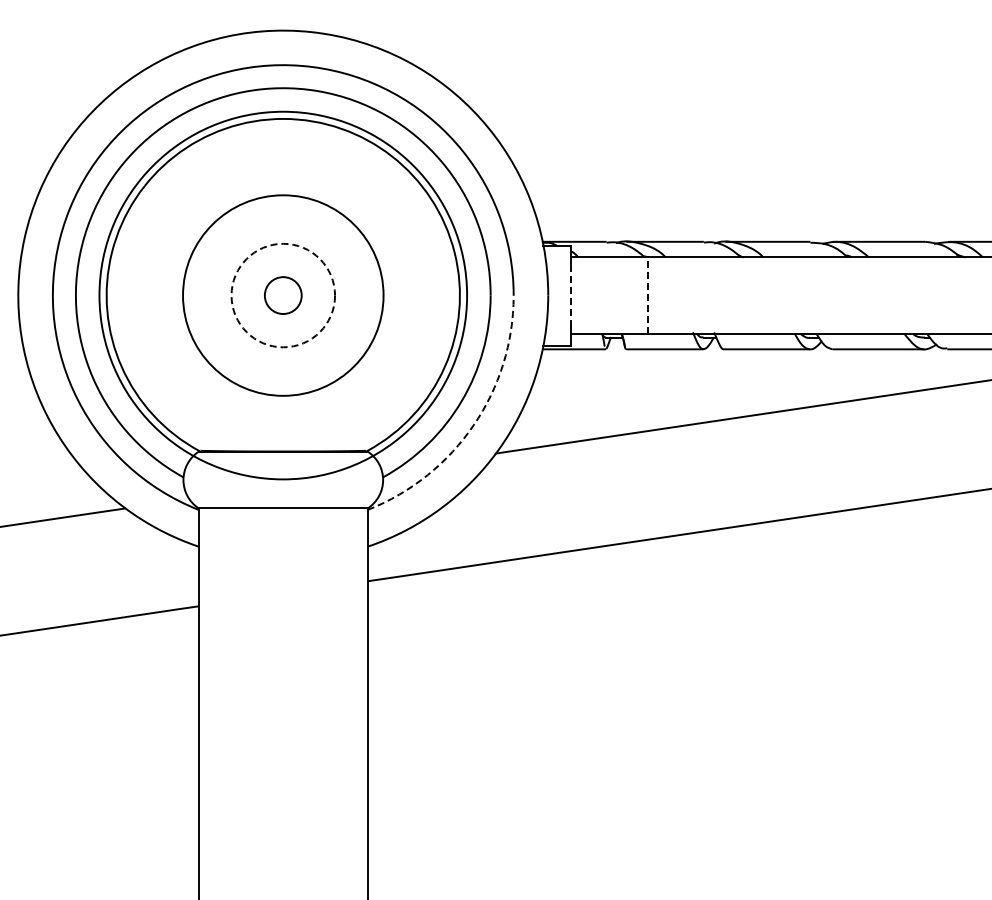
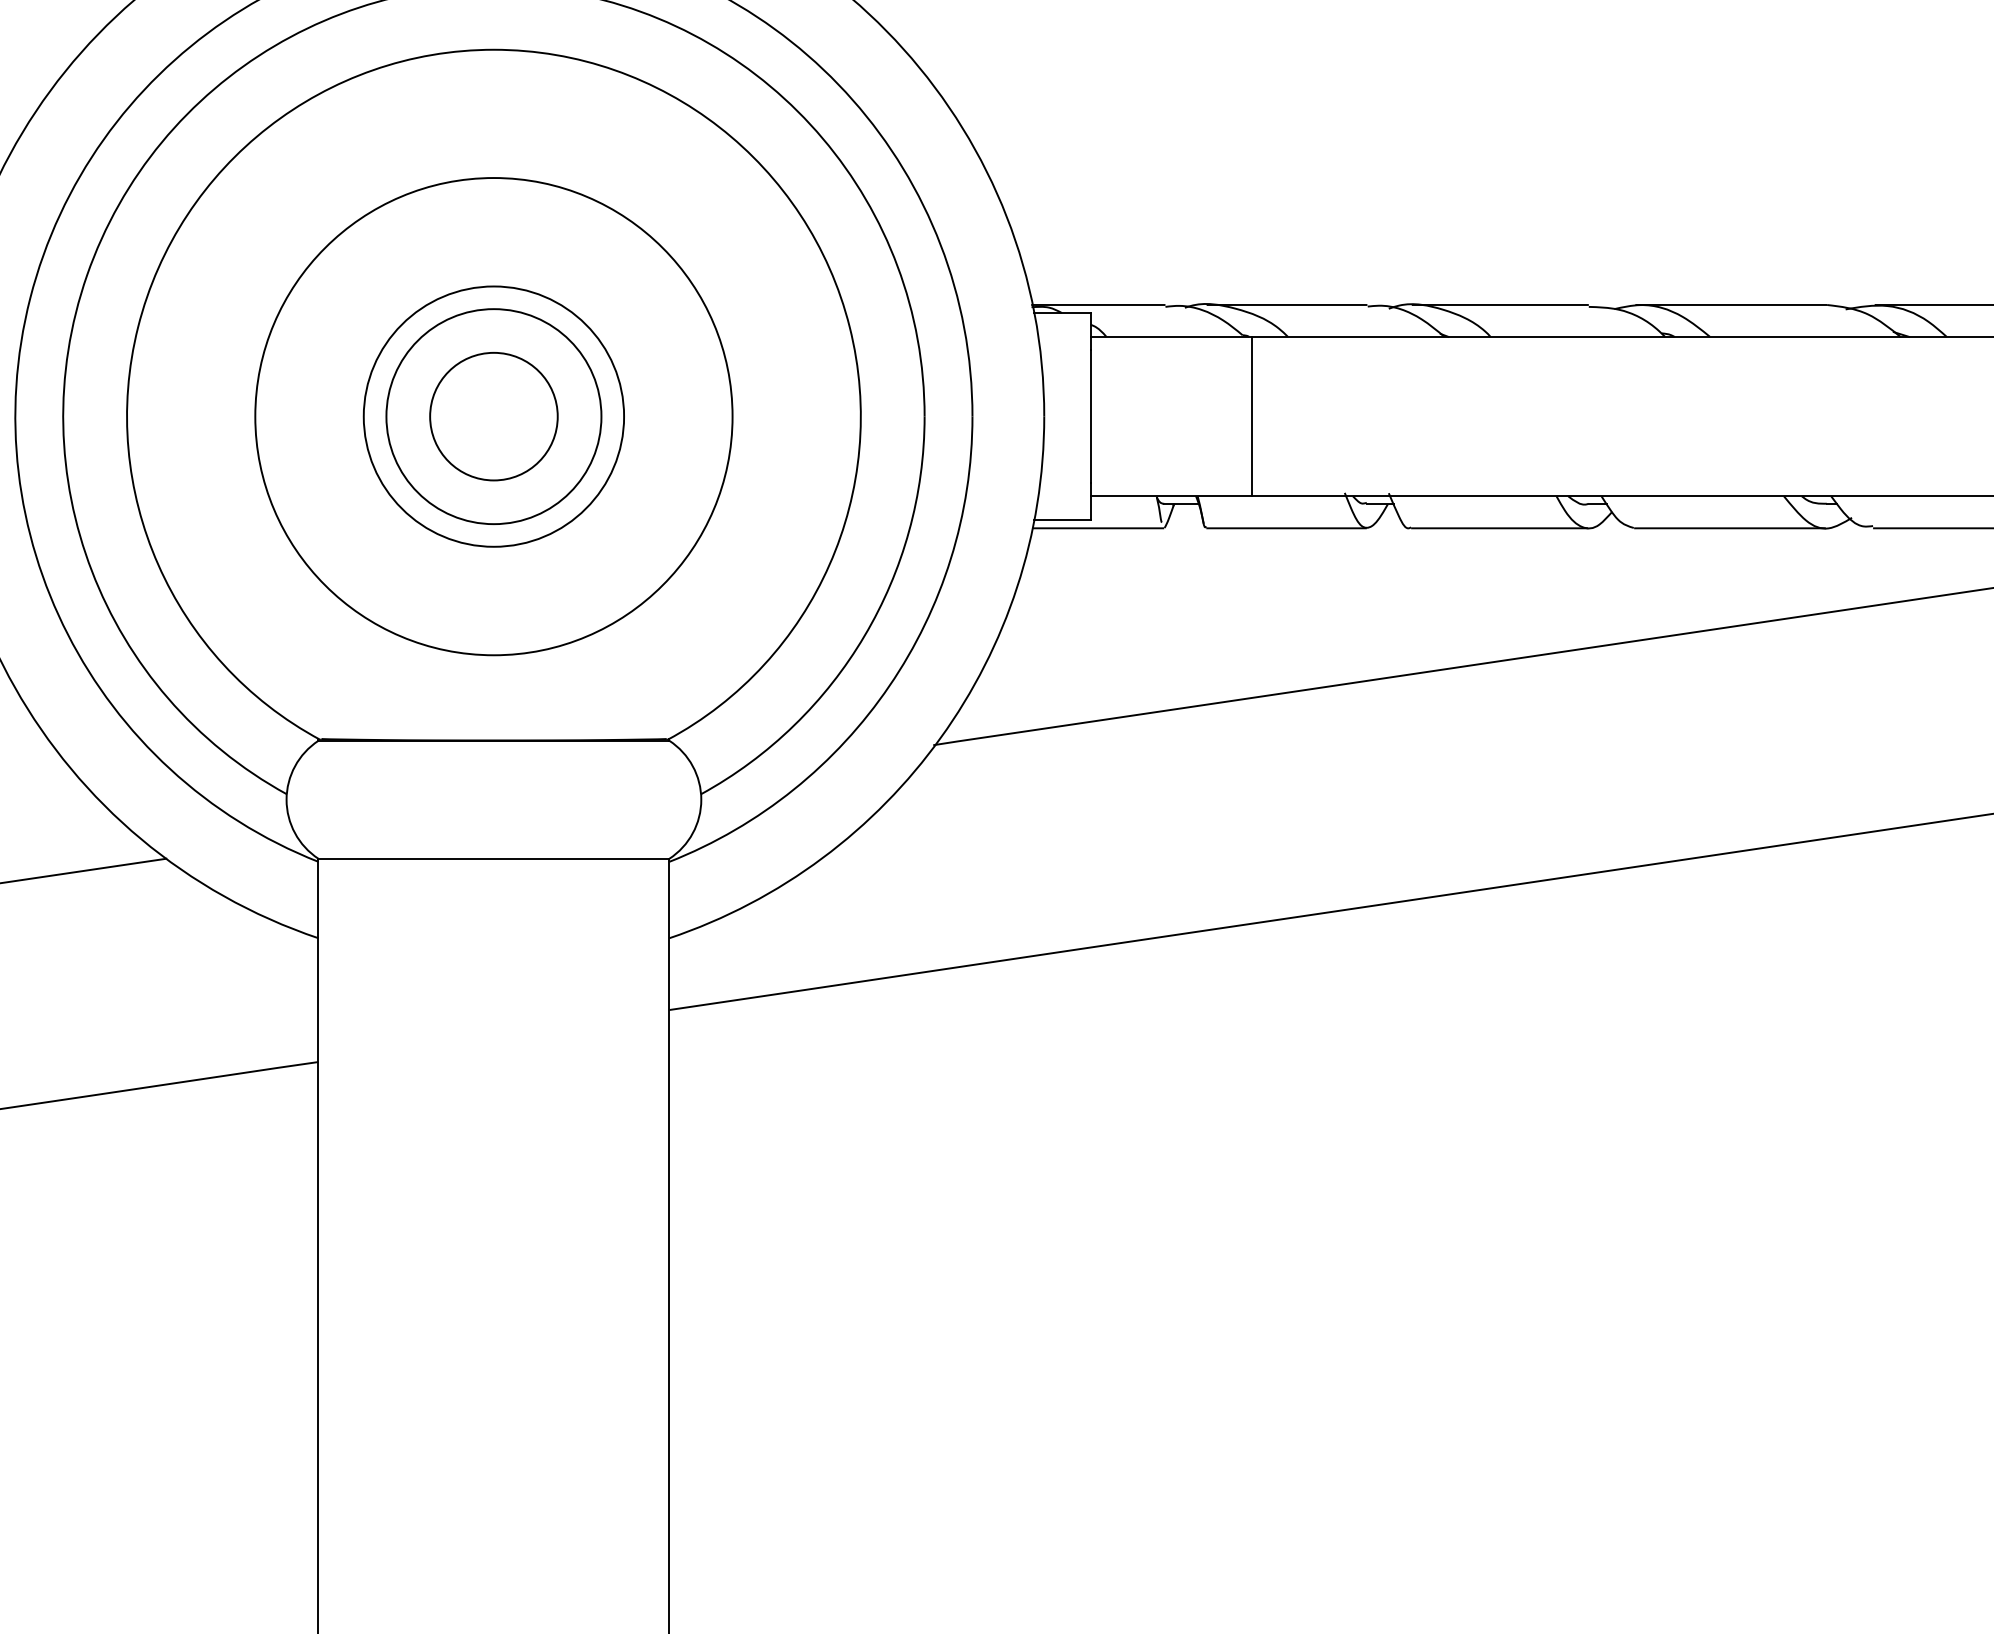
circle: (282, 295) -> (492, 416), size x0.62
circle: (283, 295) -> (494, 416), dashed -> solid
circle: (283, 295) -> (494, 416), size x0.62
circle: (283, 295) -> (494, 416), size x1.67
line: (570, 295) -> (1090, 416), dashed -> solid
line: (648, 295) -> (1252, 416), dashed -> solid
arc: (473, 425) -> (888, 686), dashed -> solid

